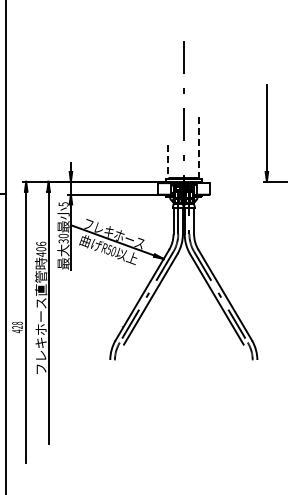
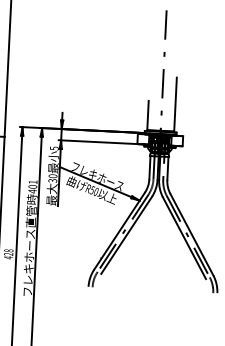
line: (199, 147) -> (175, 104), dashed -> solid
line: (168, 161) -> (148, 115), dashed -> solid
text: (41, 243) -> (33, 181), 406 -> 401

